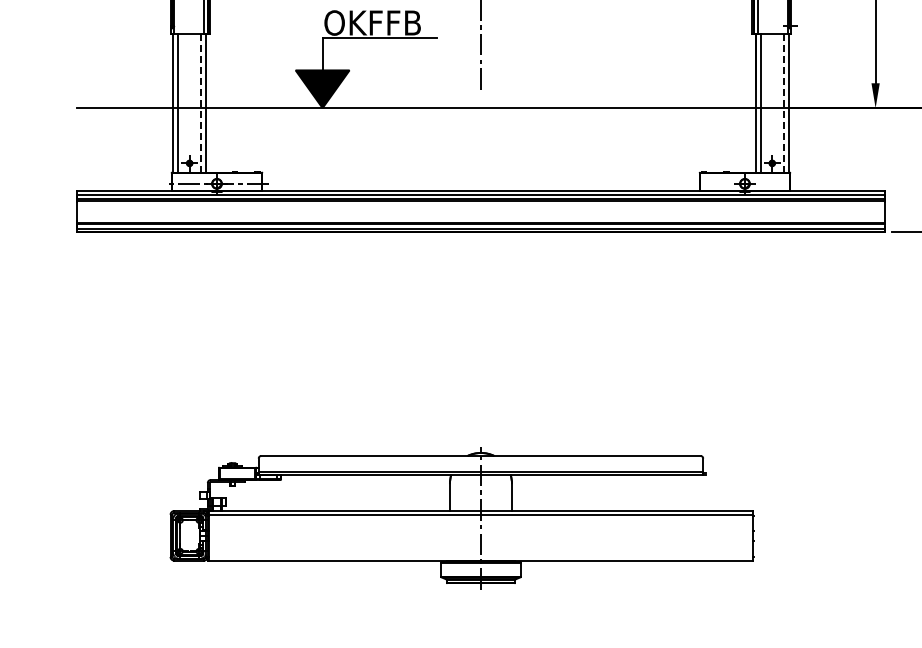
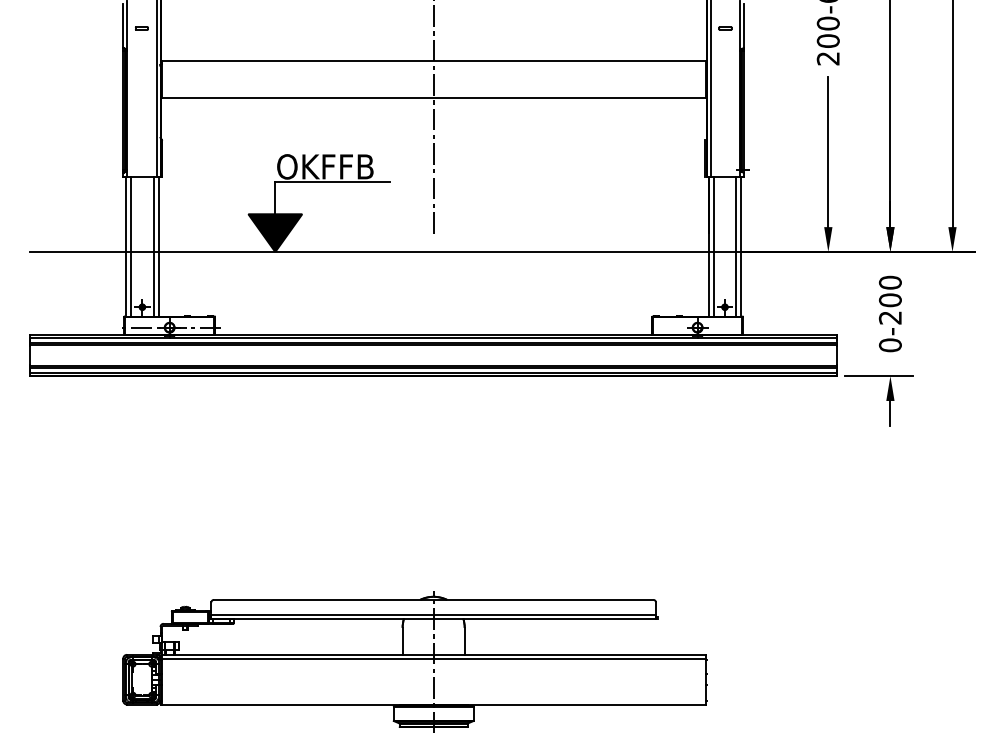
line: (200, 103) -> (153, 247), dashed -> solid
line: (783, 103) -> (736, 247), dashed -> solid

